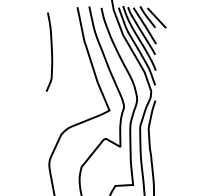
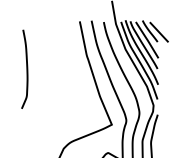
curve: (51, 51) -> (26, 68), moved

